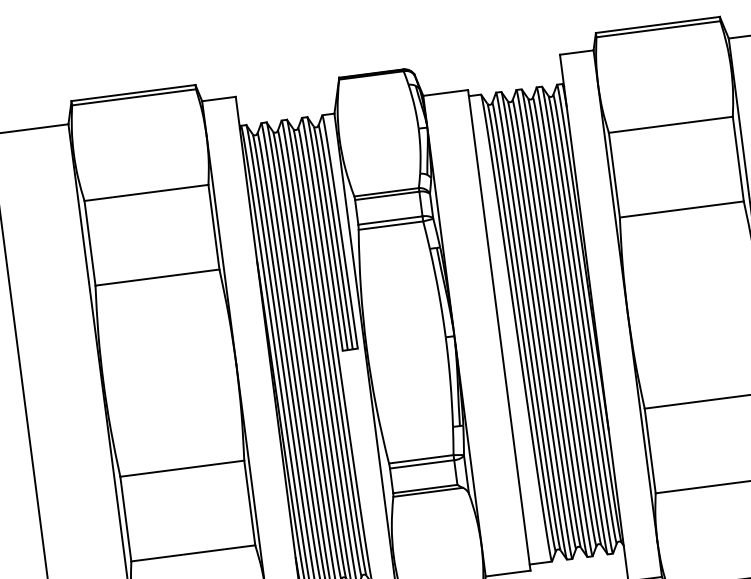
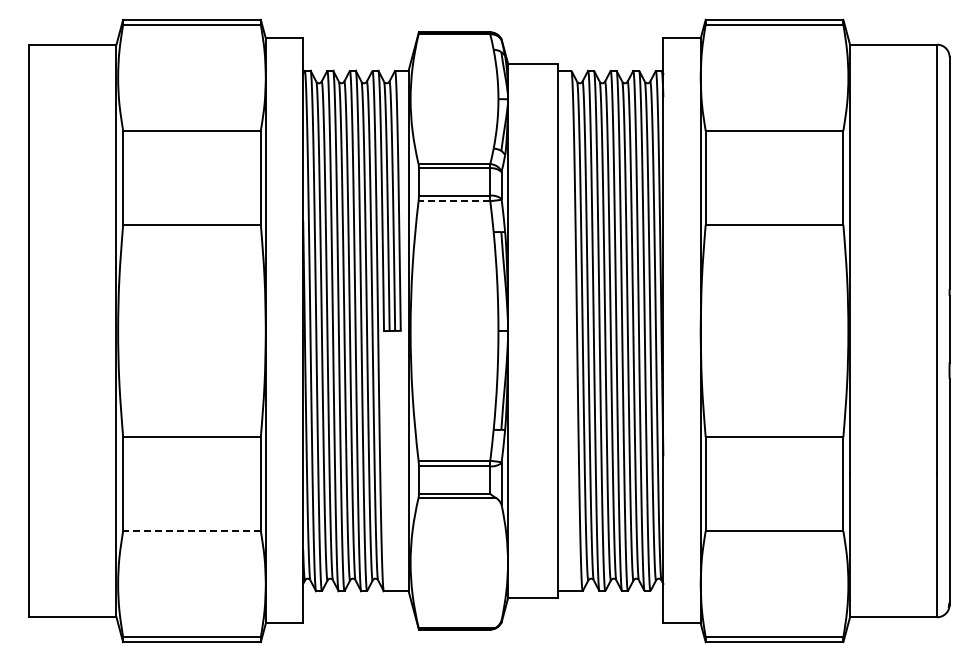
line: (391, 225) -> (454, 201), solid -> dashed
line: (193, 553) -> (192, 531), solid -> dashed

